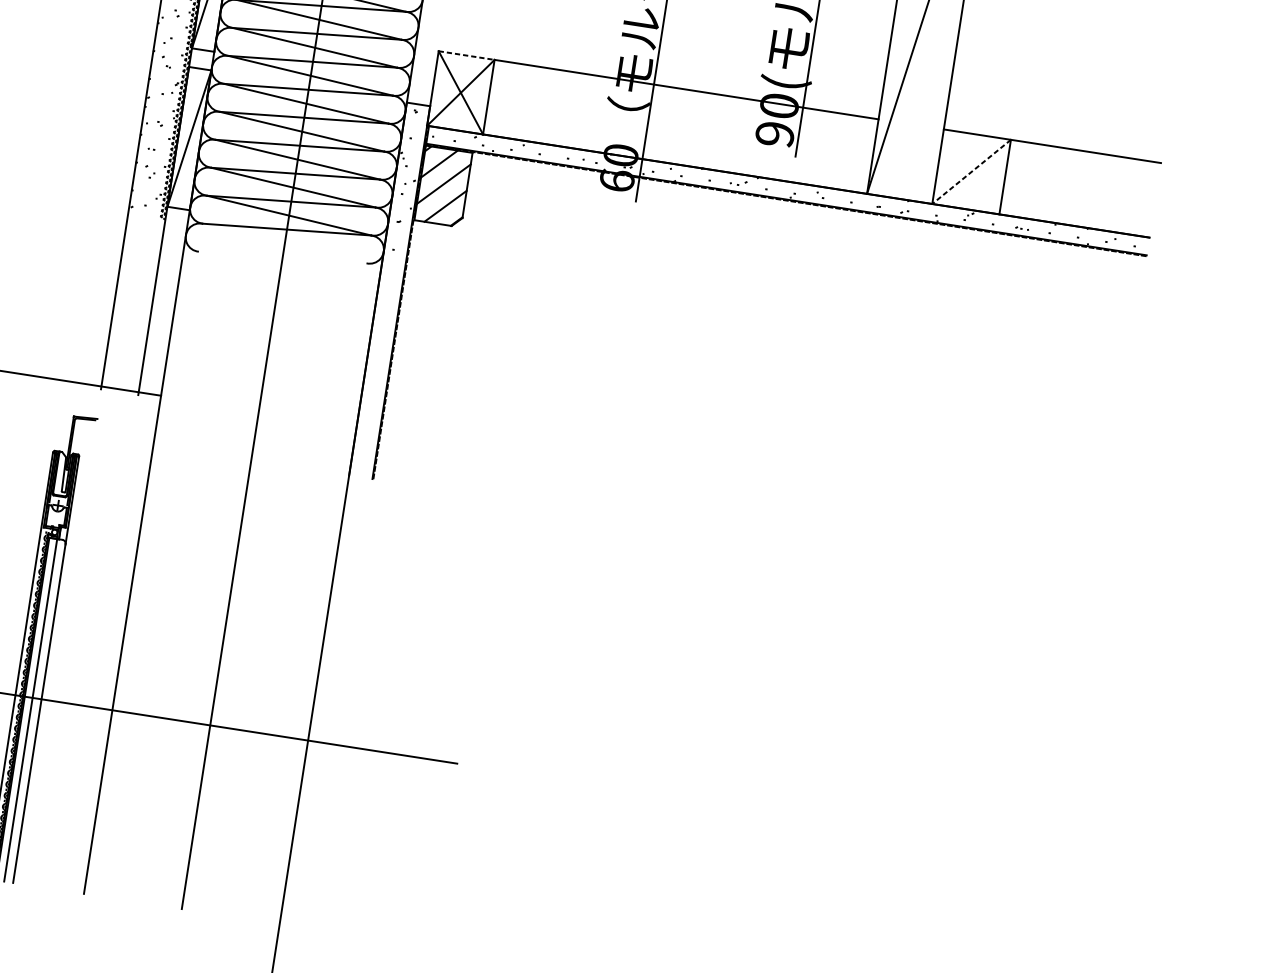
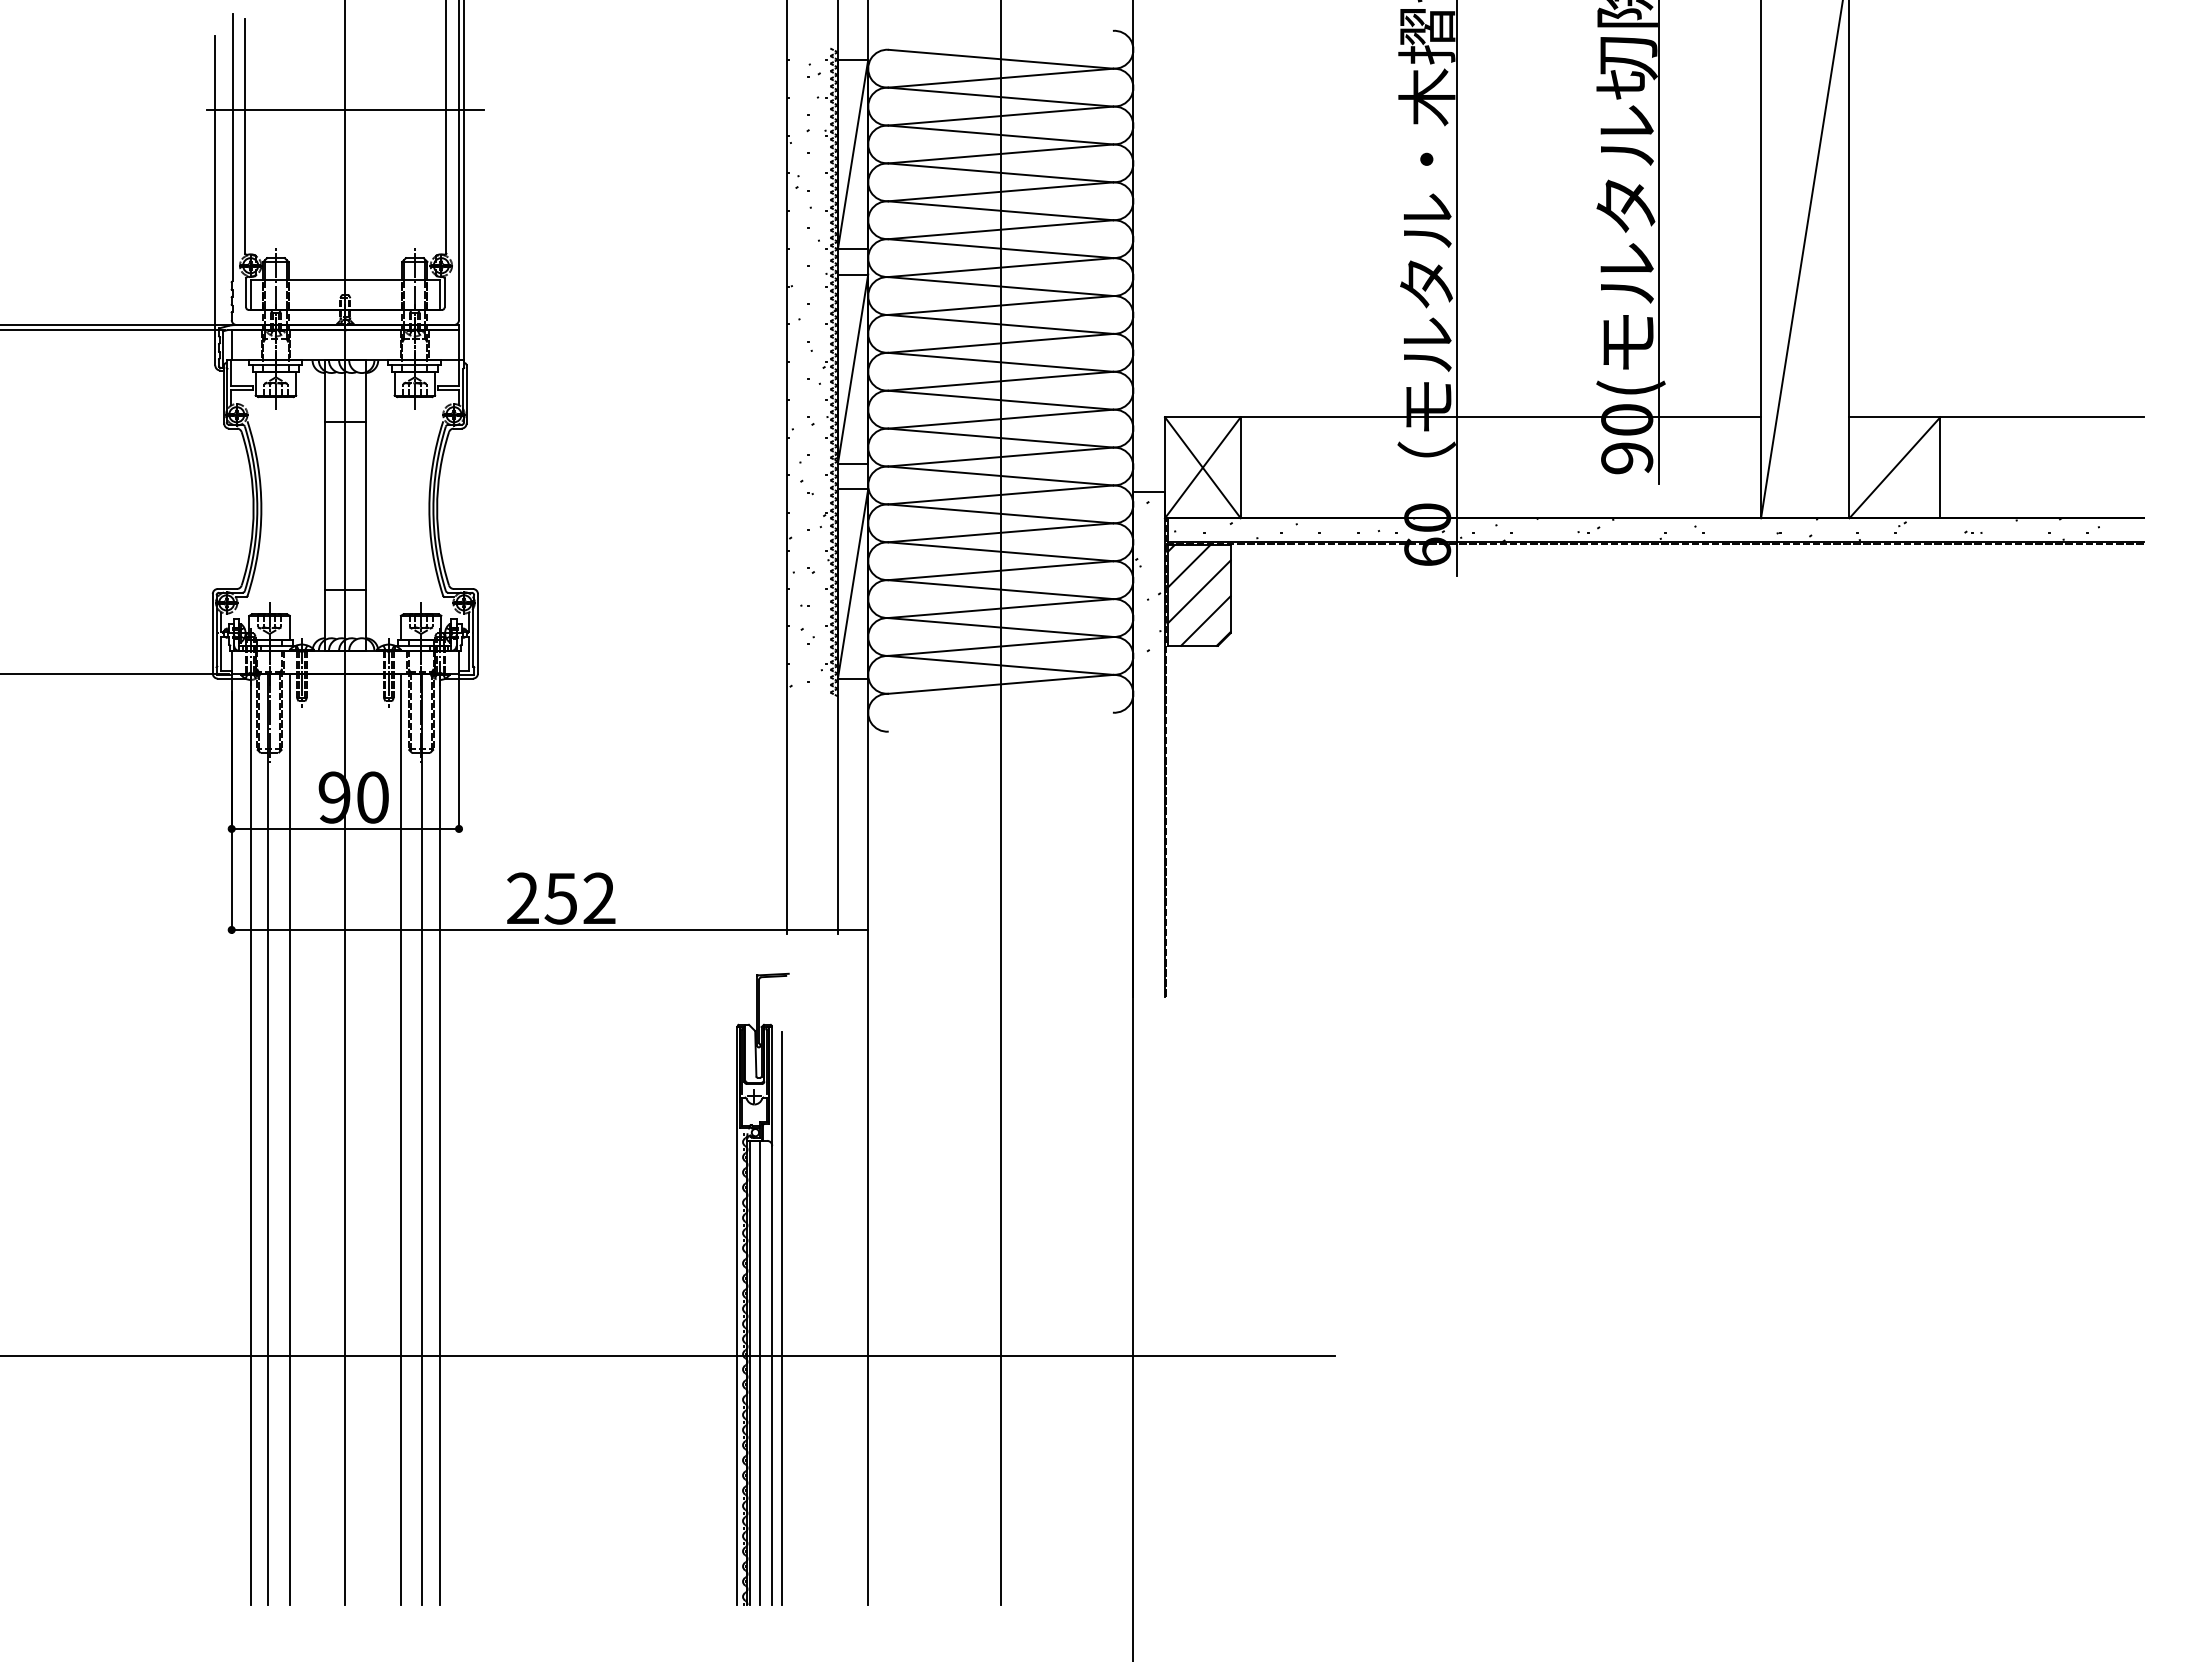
line: (466, 55) -> (1202, 417), dashed -> solid
line: (971, 171) -> (1894, 467), dashed -> solid
line: (53, 672) -> (782, 1318), added

